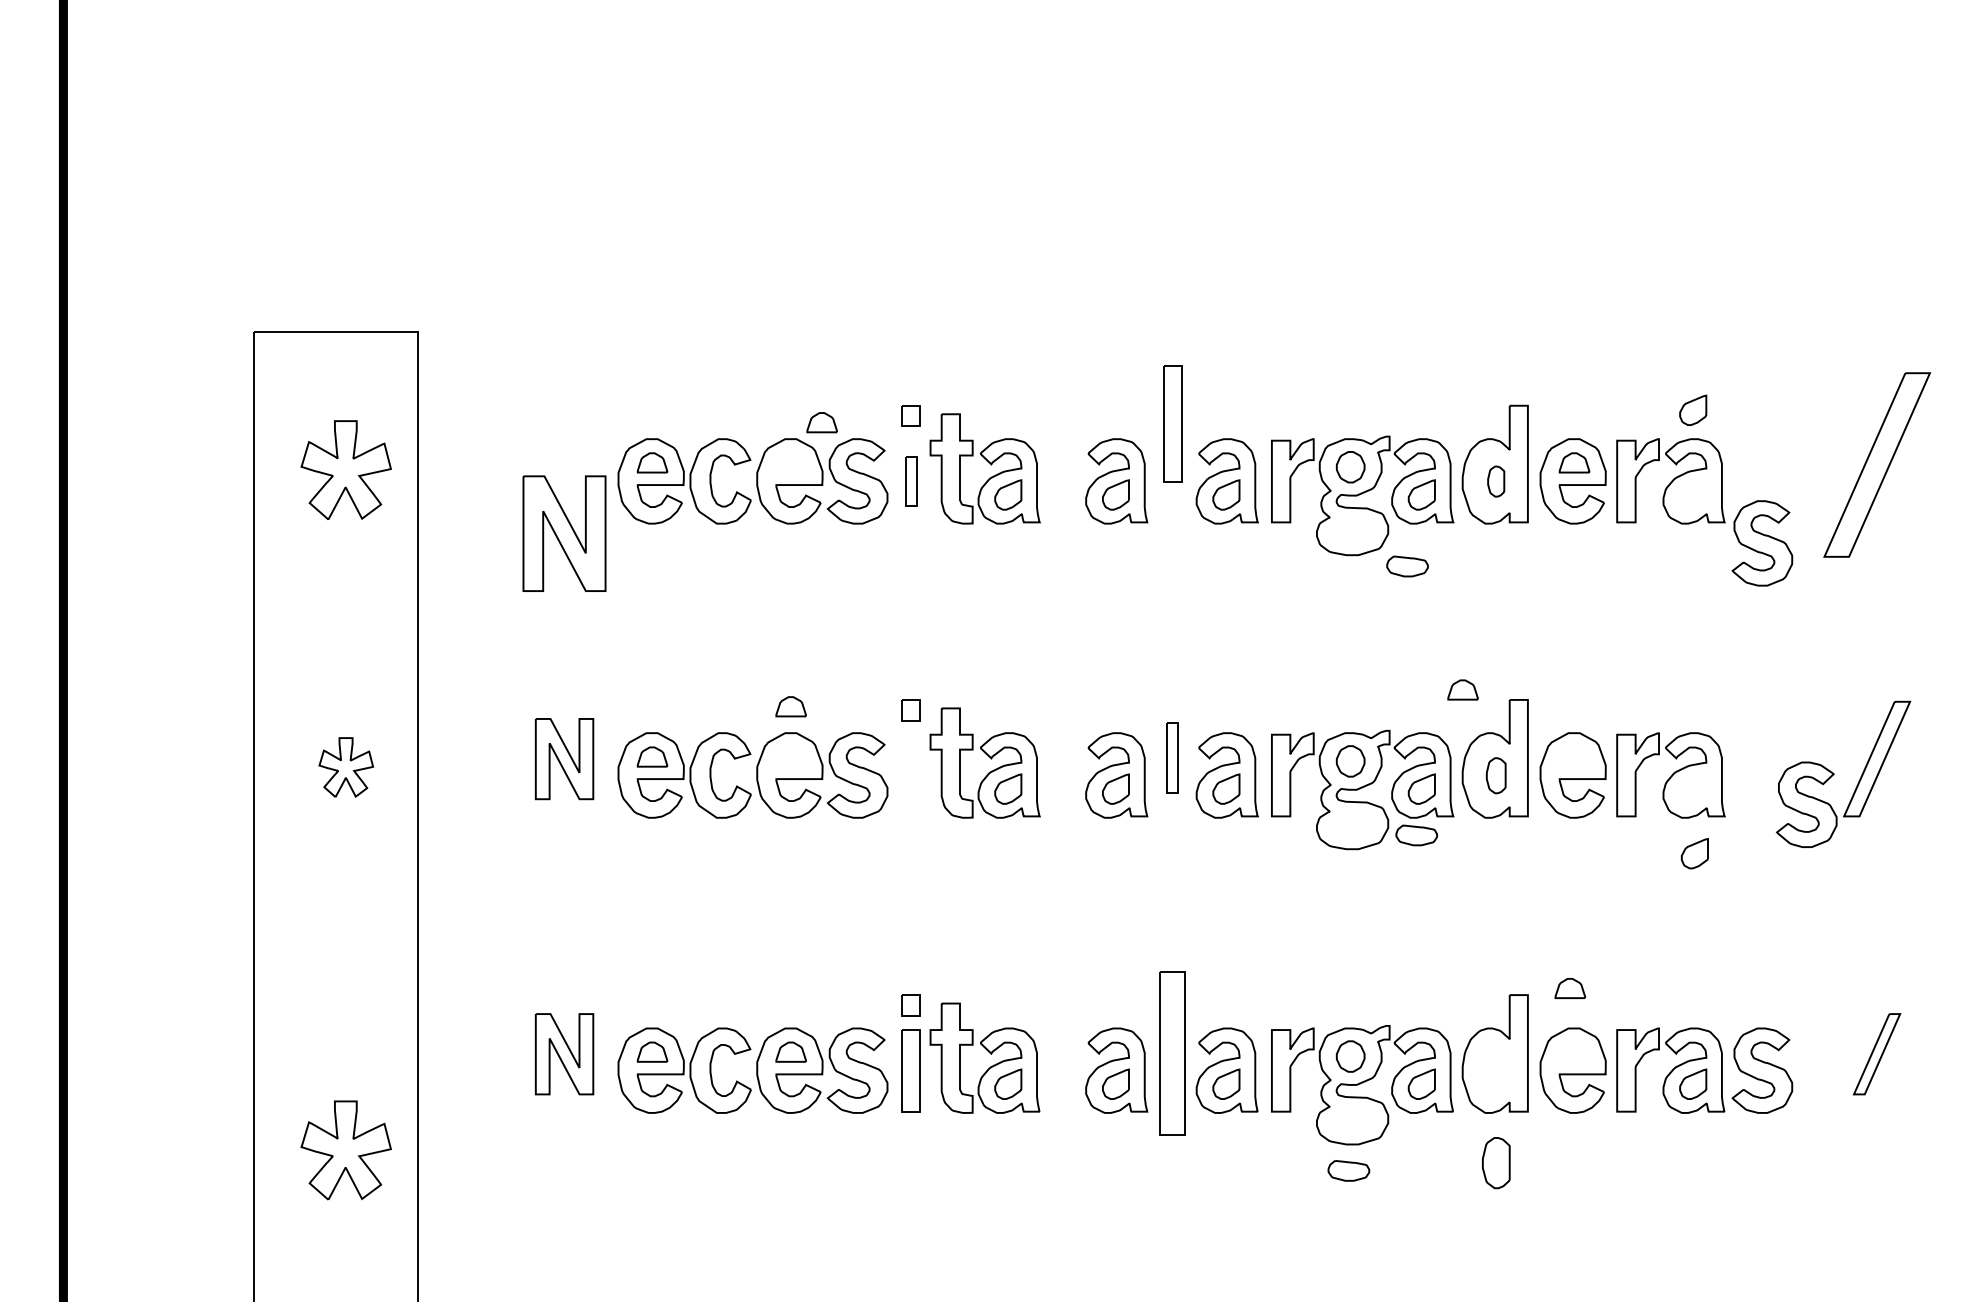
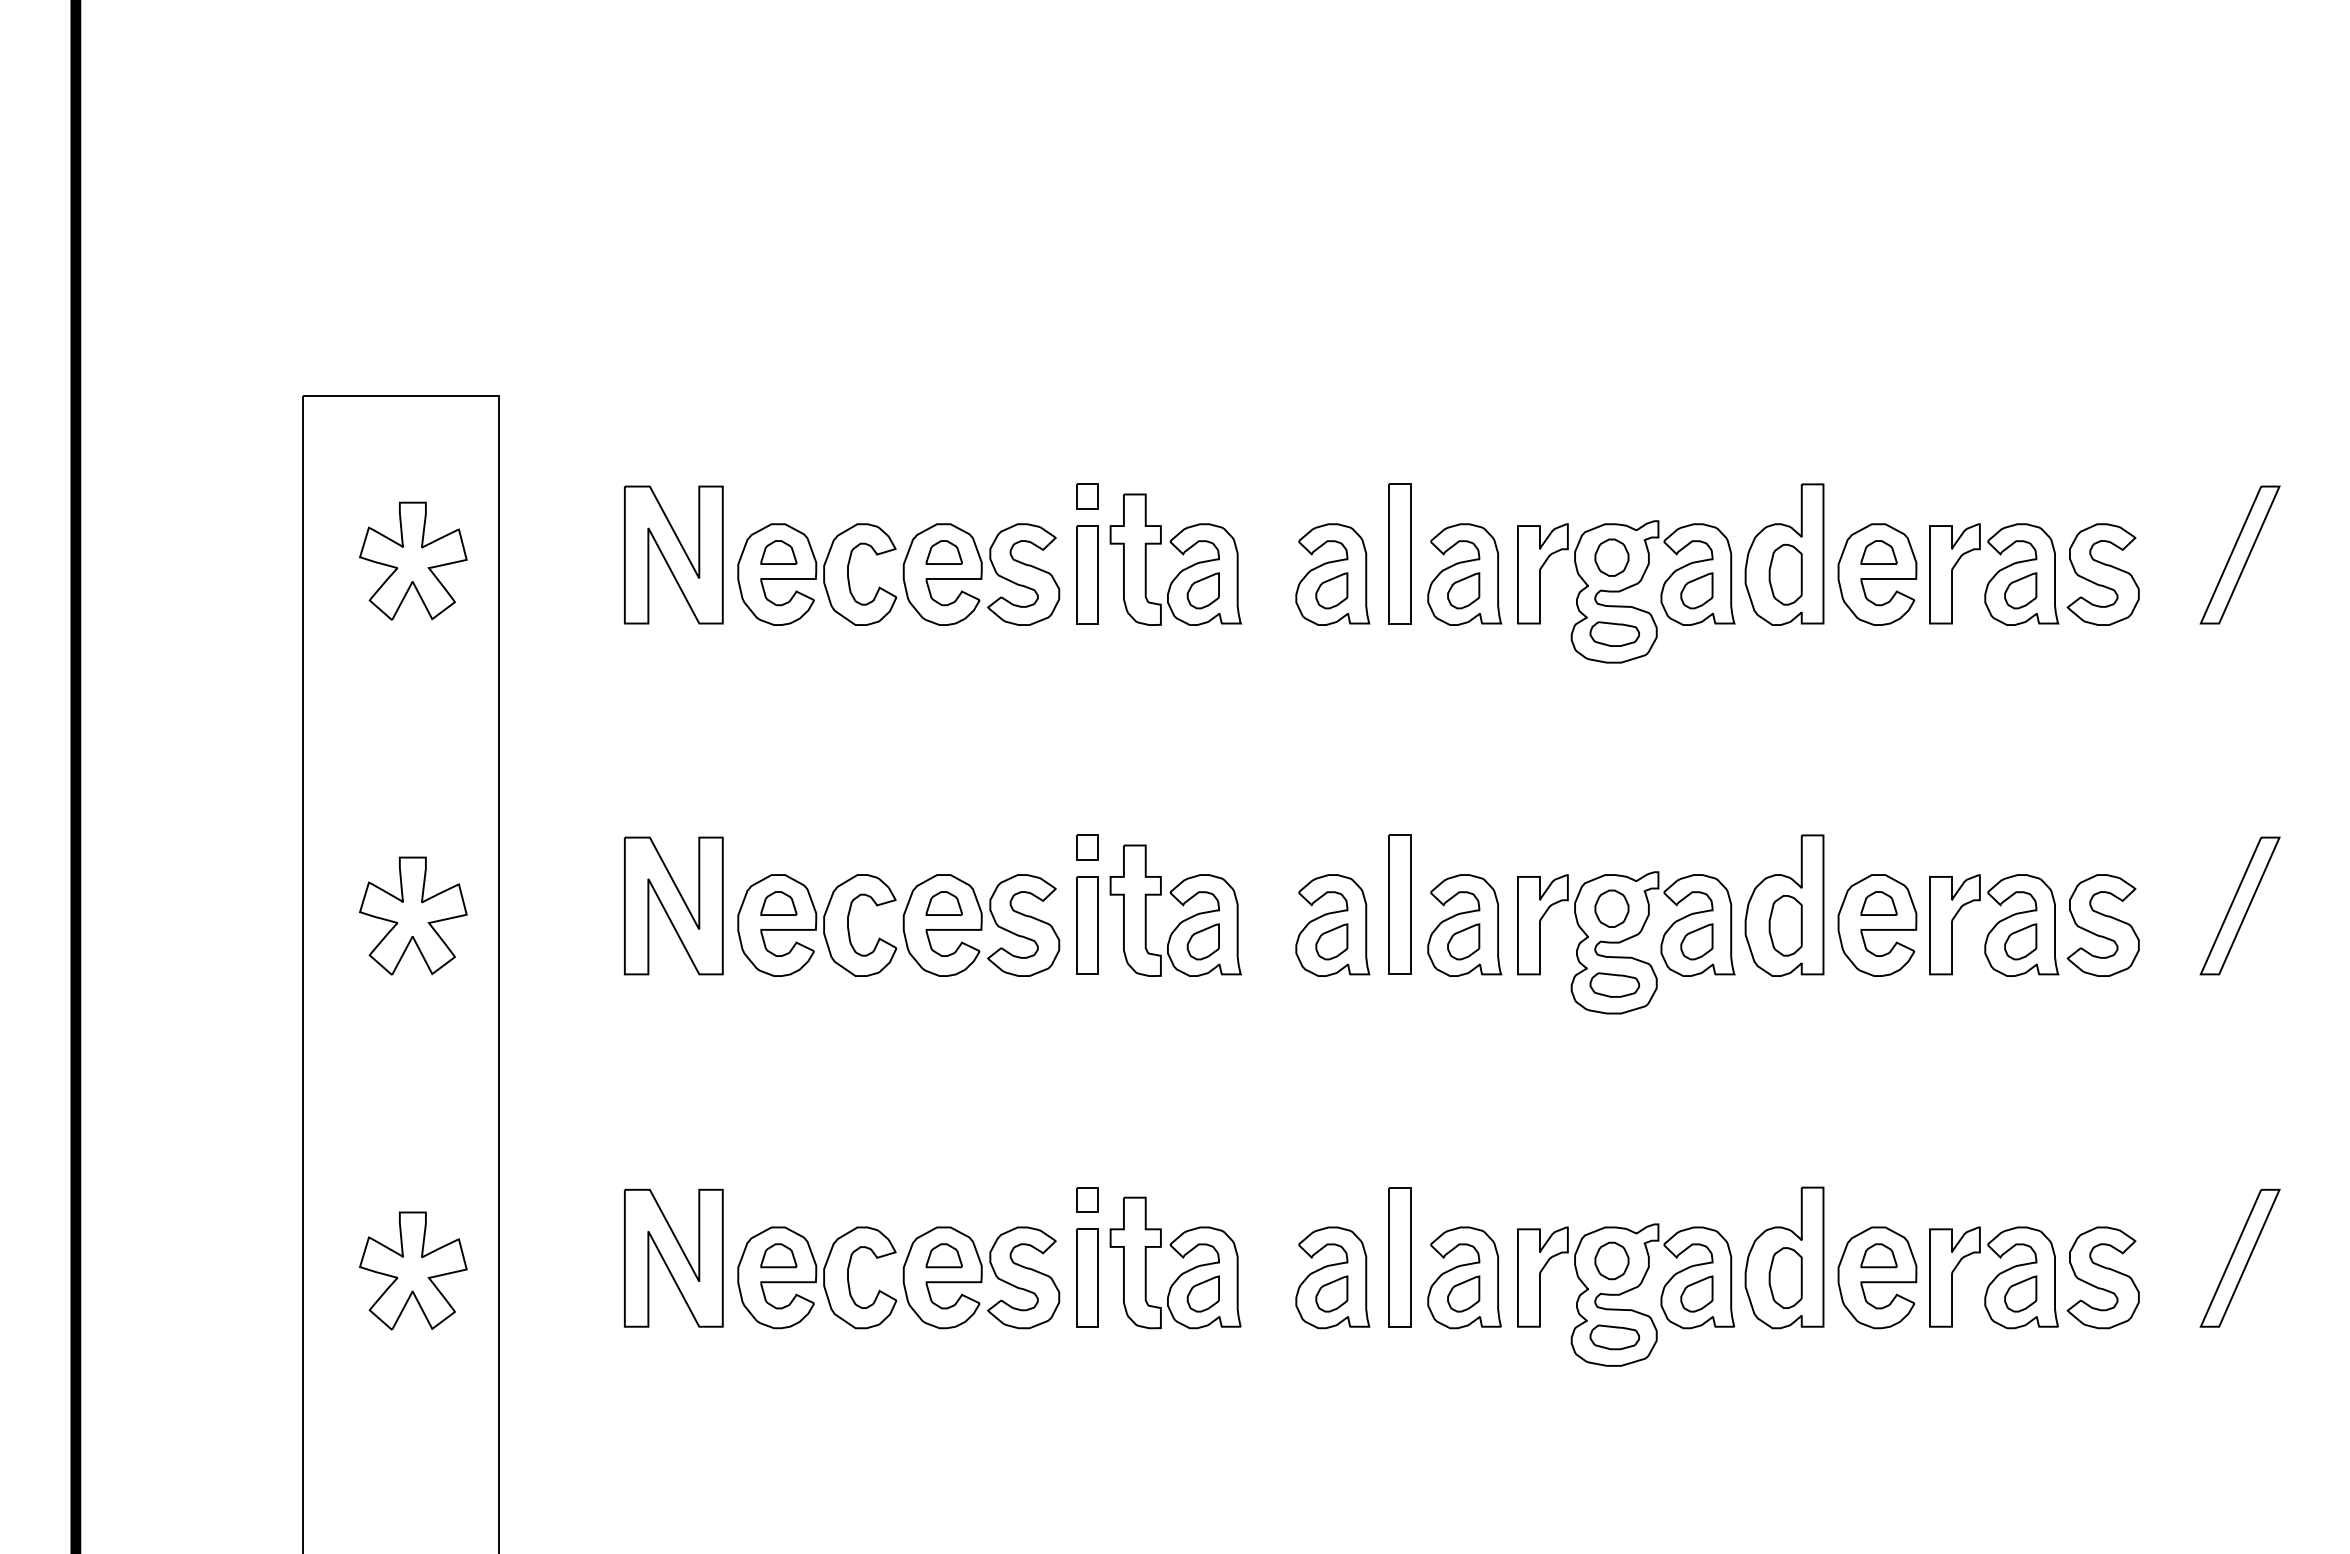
part: (1693, 410) -> (2020, 590), moved
part: (821, 422) -> (943, 552), moved
part: (1172, 423) -> (1399, 553), moved
part: (1876, 464) -> (2239, 554), size x0.62
part: (911, 481) -> (1087, 574), size x1.67
part: (1496, 481) -> (1785, 574), size x1.67
part: (564, 533) -> (673, 554), moved
part: (1761, 543) -> (2102, 574), moved
part: (1407, 565) -> (1614, 633), moved
part: (1462, 689) -> (1878, 903), moved
part: (790, 706) -> (943, 903), moved
part: (1172, 757) -> (1399, 904), size x1.67
part: (564, 758) -> (673, 905), size x1.43
part: (346, 767) -> (413, 915), size x1.67
part: (911, 775) -> (1087, 925), added
part: (1496, 775) -> (1785, 925), size x1.43
part: (1806, 804) -> (2102, 925), moved
part: (1416, 834) -> (1614, 984), moved
part: (1694, 853) -> (2020, 941), moved
part: (1569, 988) -> (1878, 1255), moved
part: (564, 1053) -> (673, 1257), size x1.43
part: (1172, 1053) -> (1399, 1257), size x0.71
part: (1876, 1053) -> (2239, 1257), size x1.43
part: (346, 1150) -> (413, 1270), moved
part: (1496, 1162) -> (1785, 1277), moved
part: (1348, 1170) -> (1614, 1337), moved

